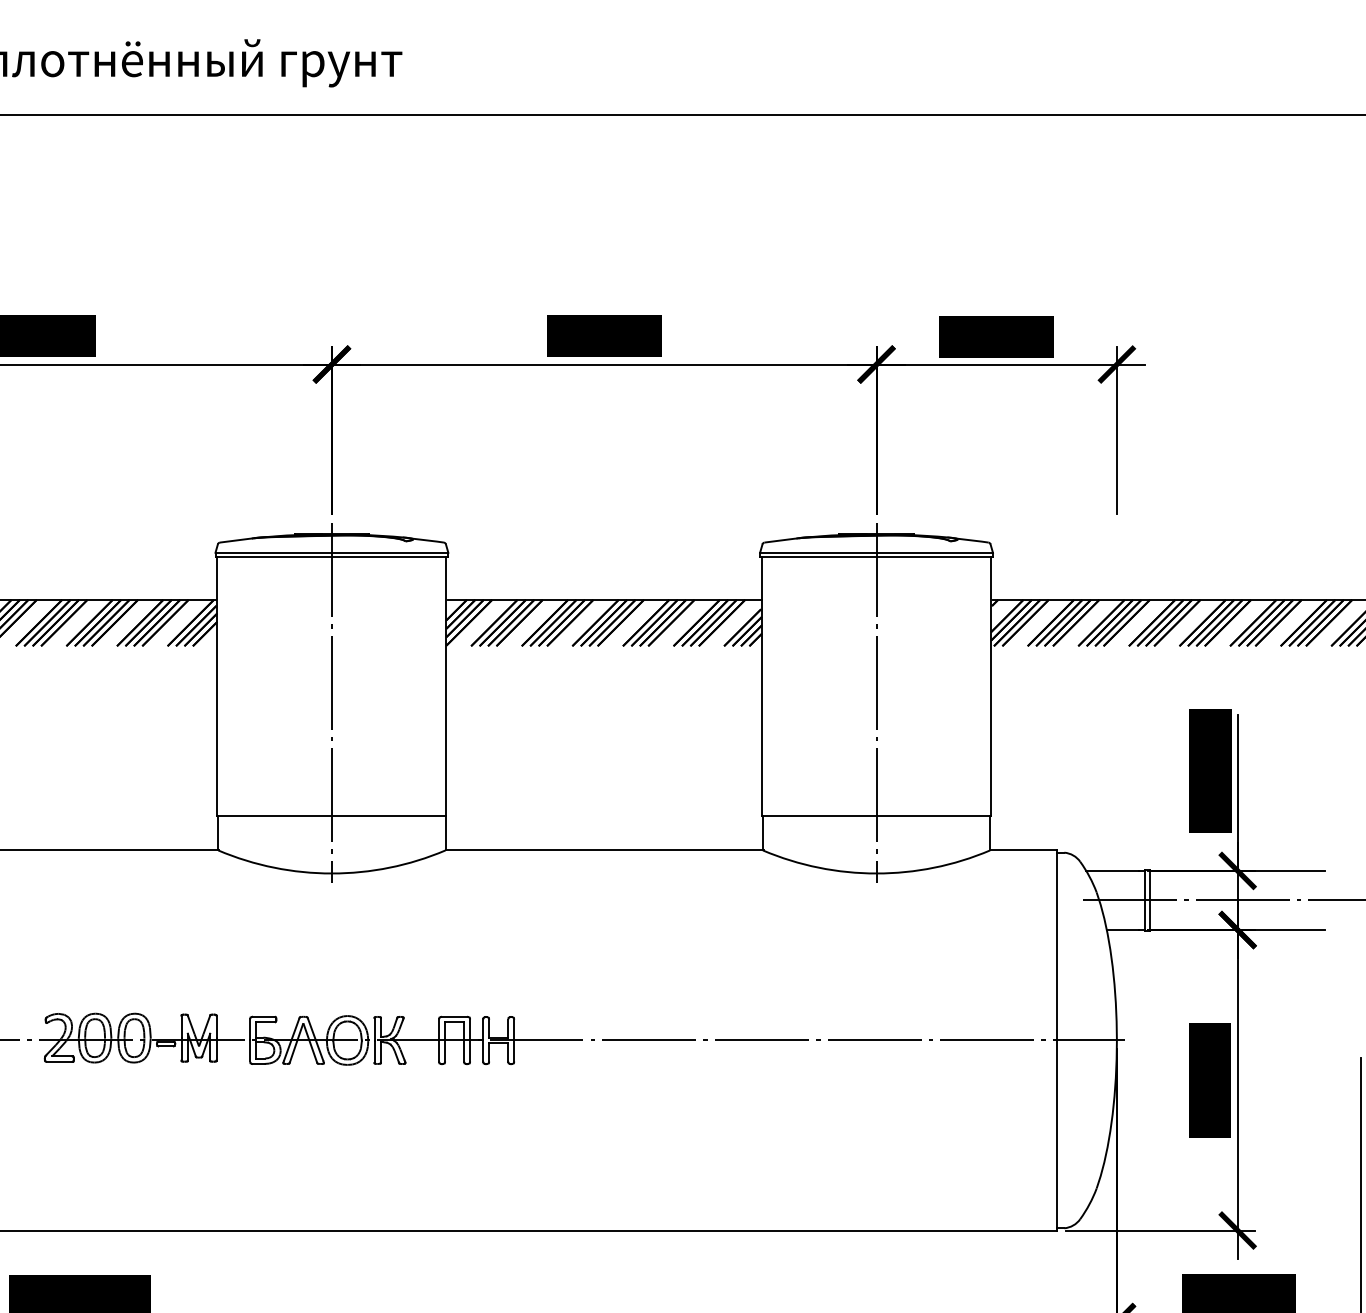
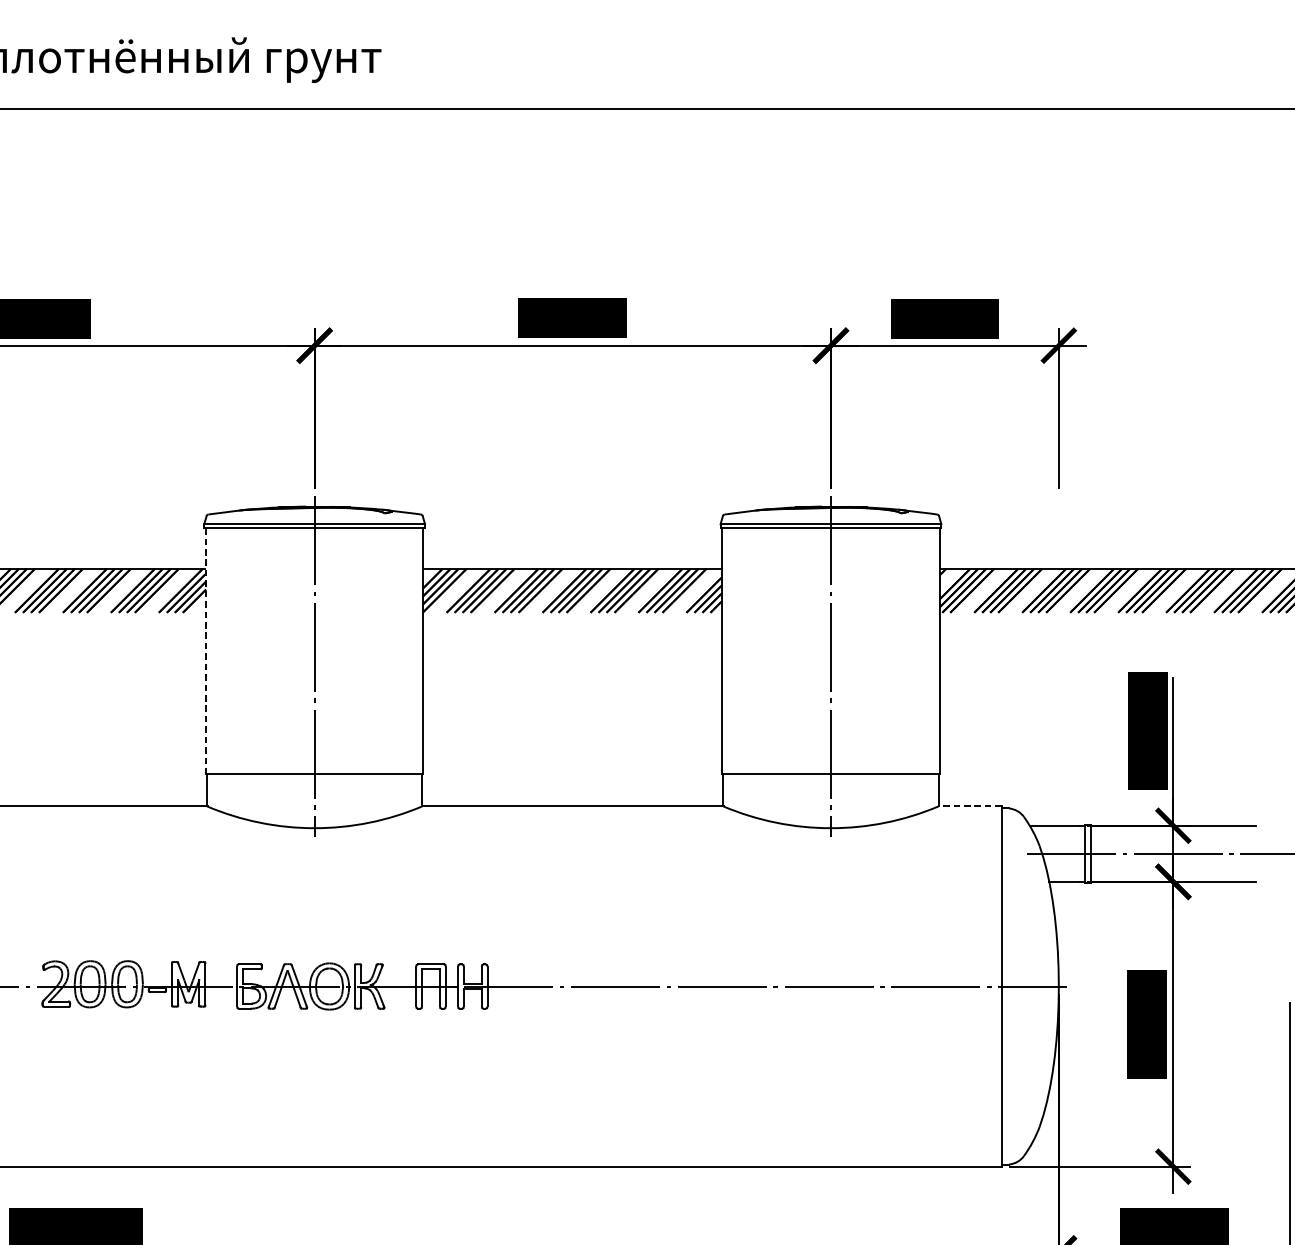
line: (217, 686) -> (206, 650), solid -> dashed
line: (1023, 850) -> (970, 806), solid -> dashed

